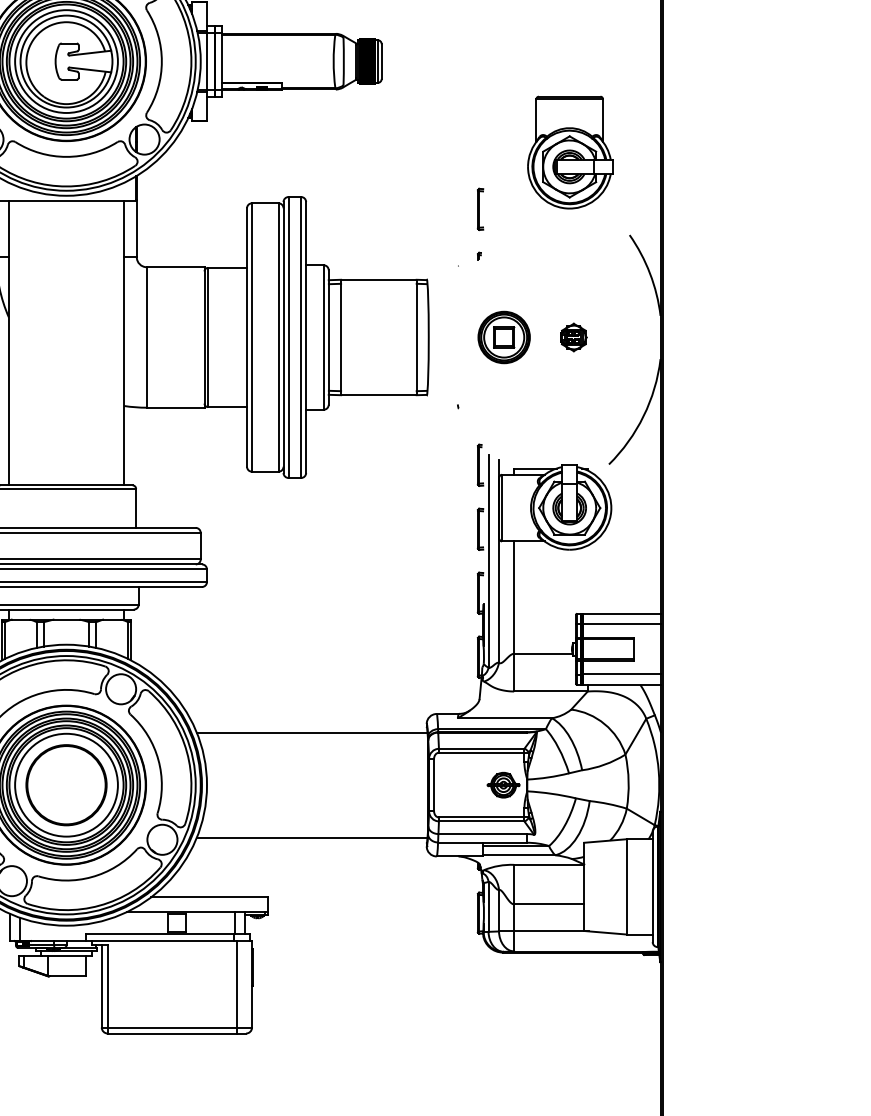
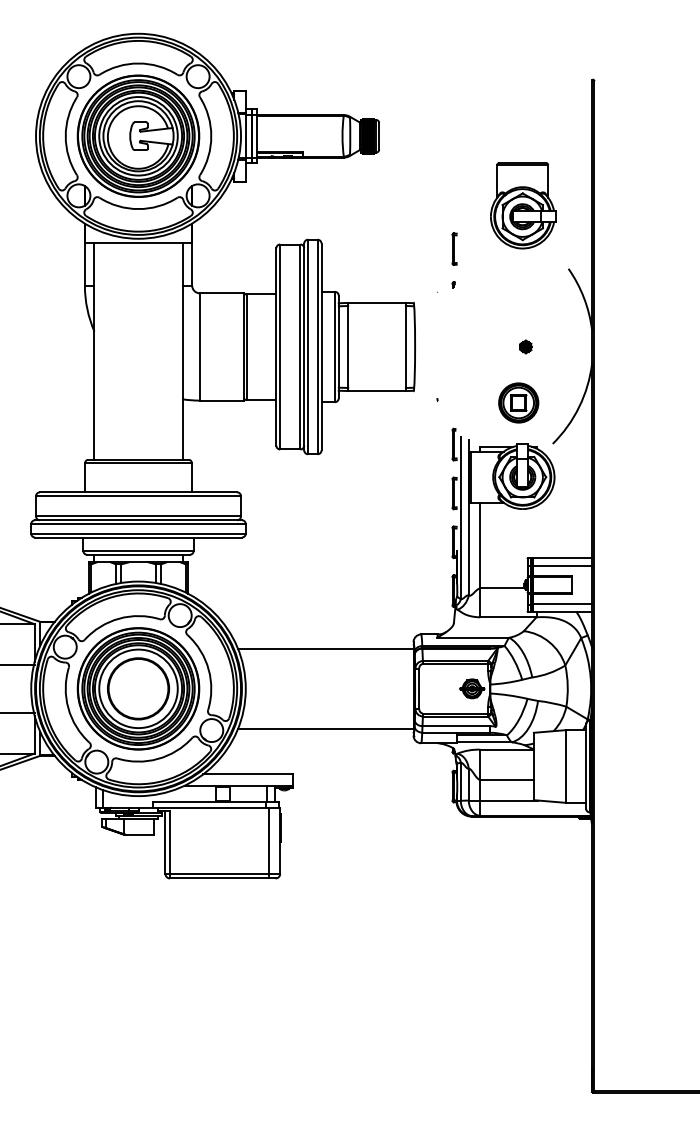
part: (503, 336) -> (518, 402), moved
part: (573, 336) -> (525, 346), size x0.6

